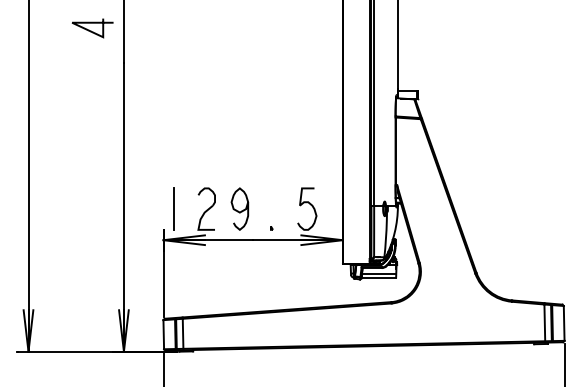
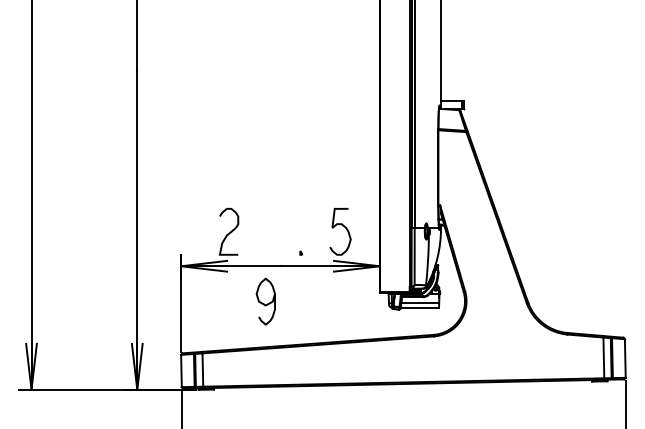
line: (91, 30) -> (101, 33), removed
line: (173, 208) -> (192, 231), removed
curve: (238, 210) -> (264, 303), moved

